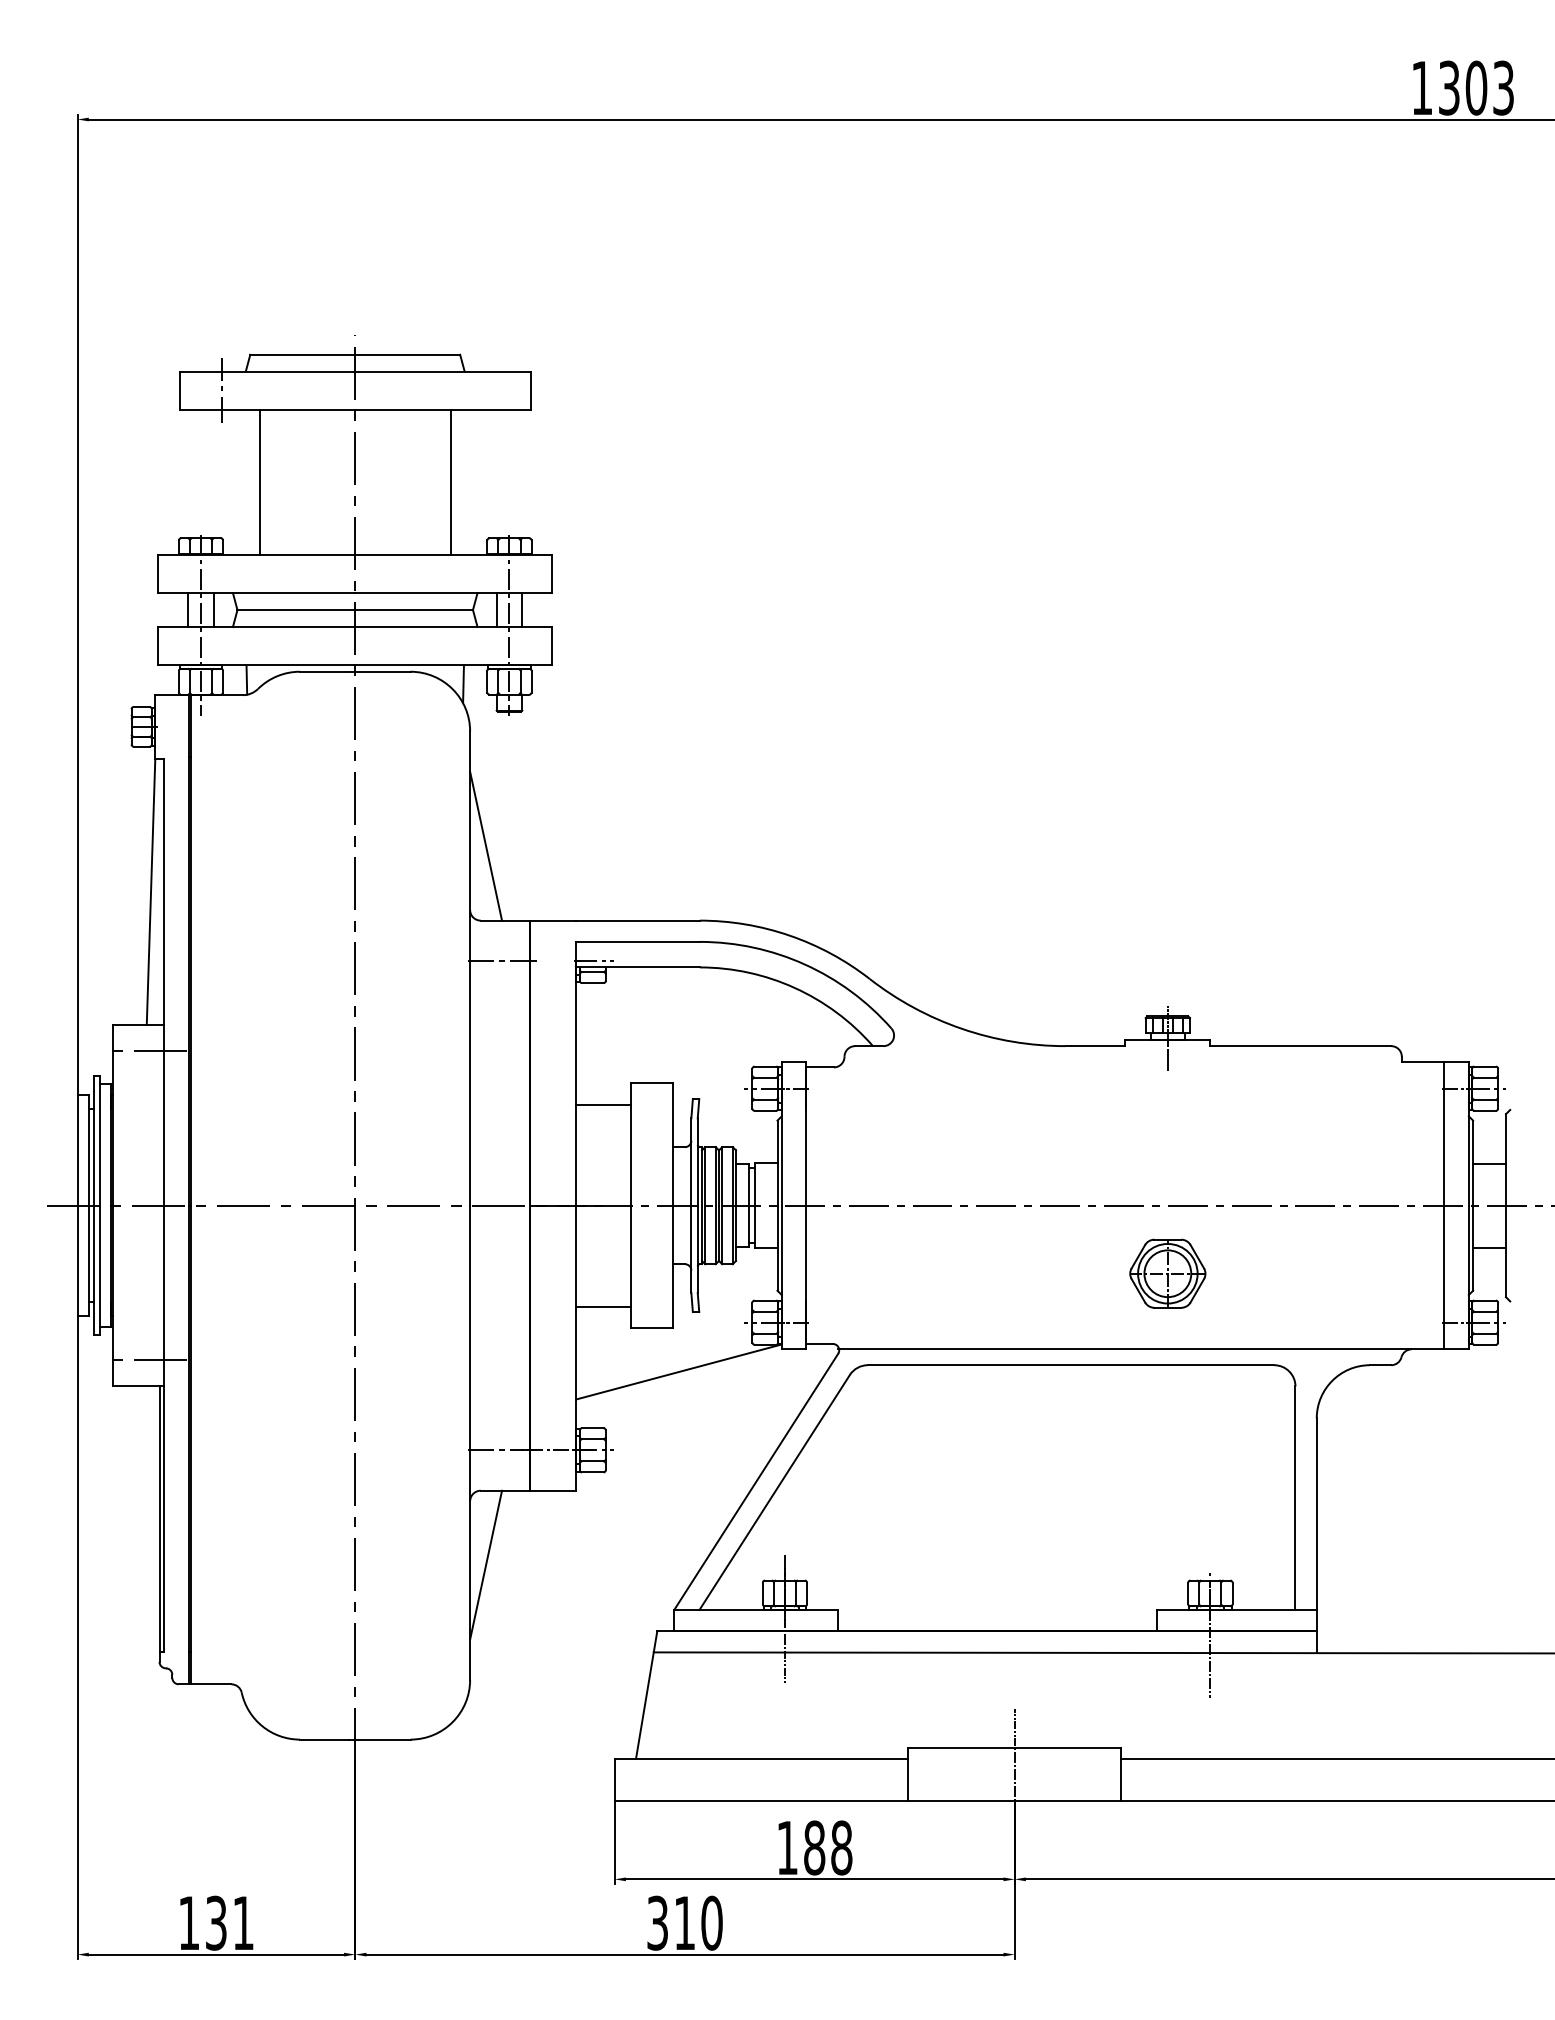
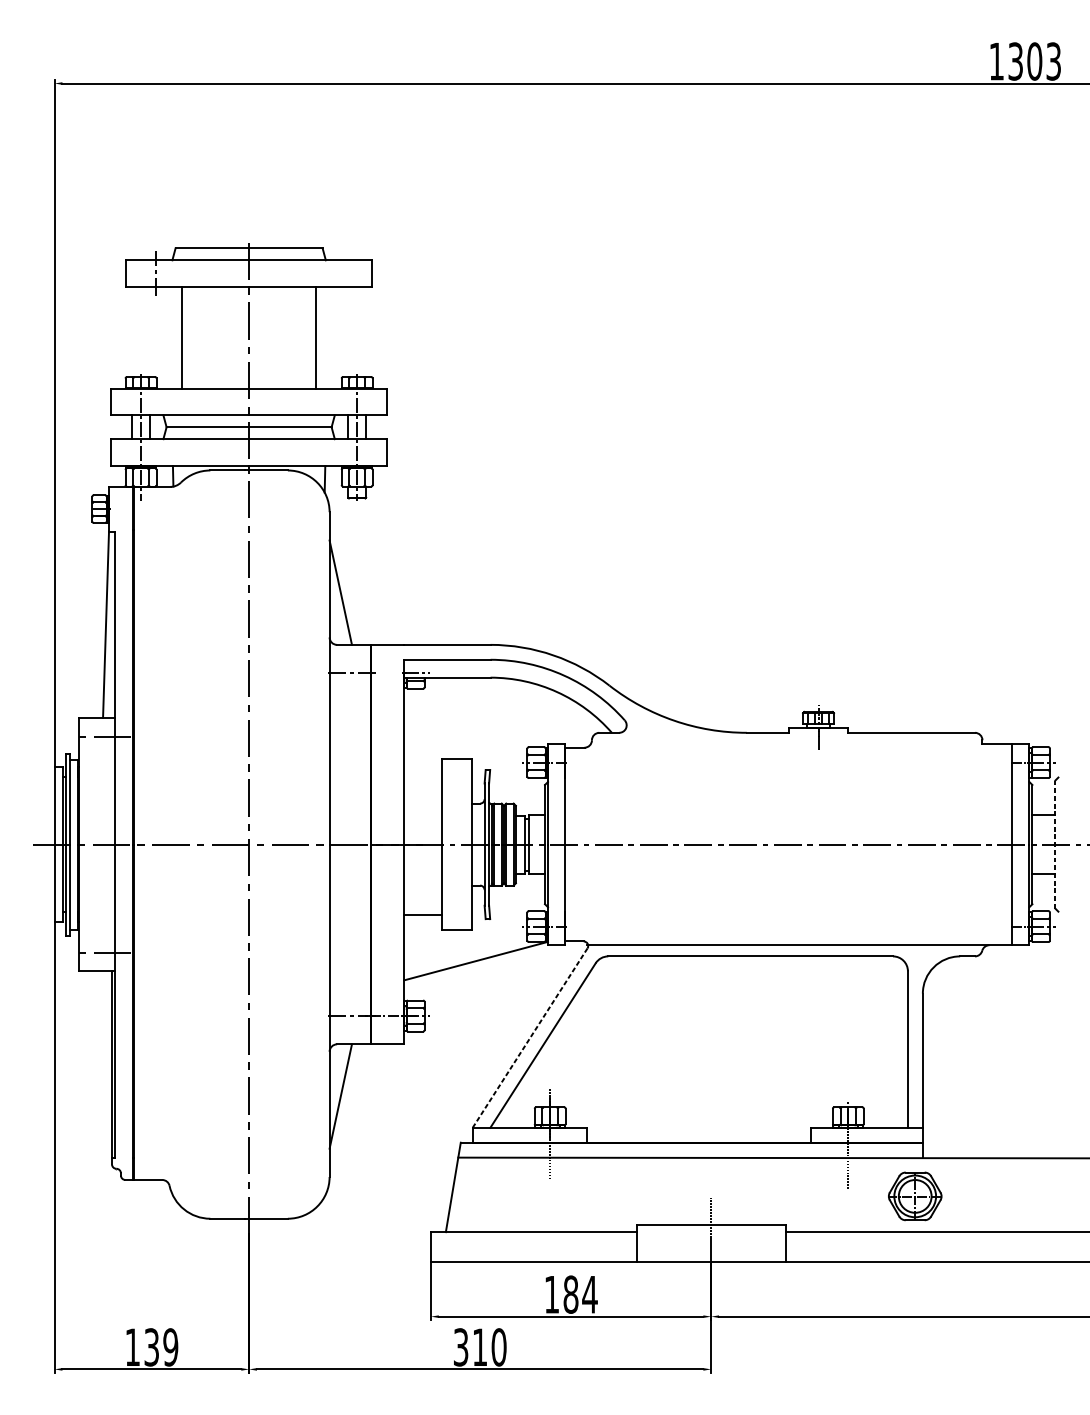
line: (603, 1104) -> (423, 773), removed
line: (1505, 1205) -> (1055, 844), solid -> dashed
part: (1167, 1273) -> (914, 1196), moved
line: (756, 1482) -> (530, 1038), solid -> dashed
text: (841, 1847) -> (589, 1294), 188 -> 184
text: (243, 1922) -> (170, 1346), 131 -> 139

